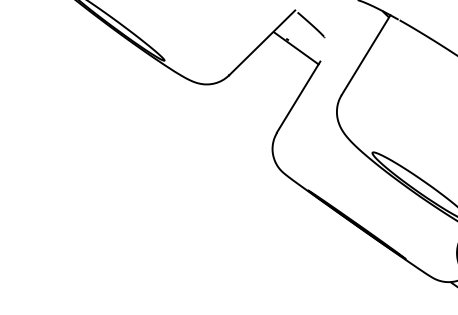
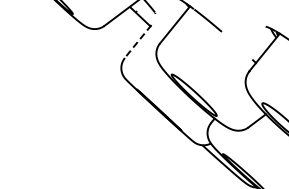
line: (297, 97) -> (137, 41), solid -> dashed

